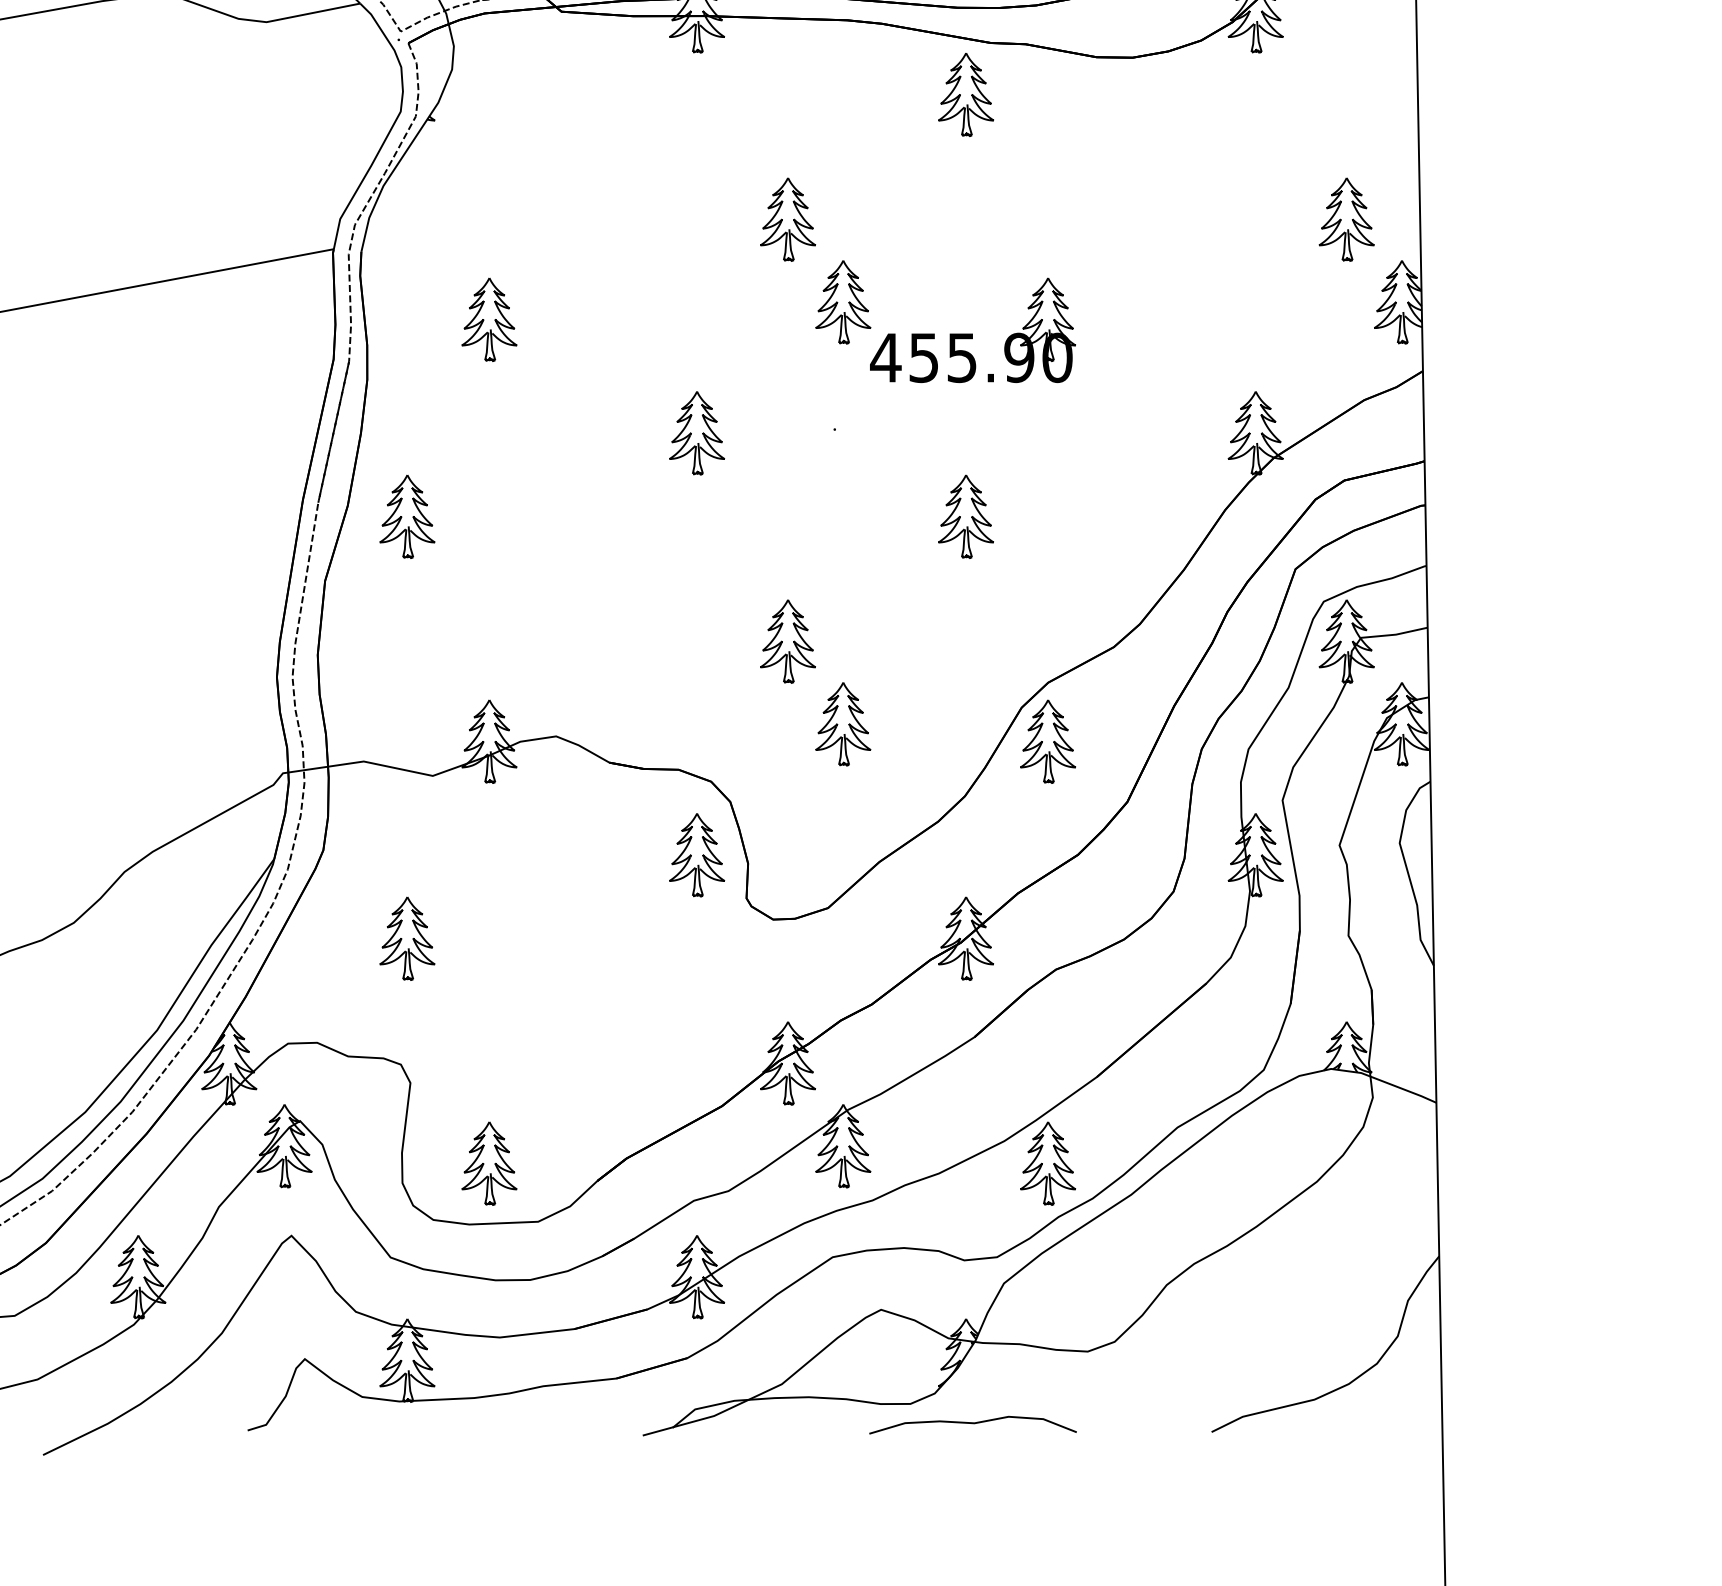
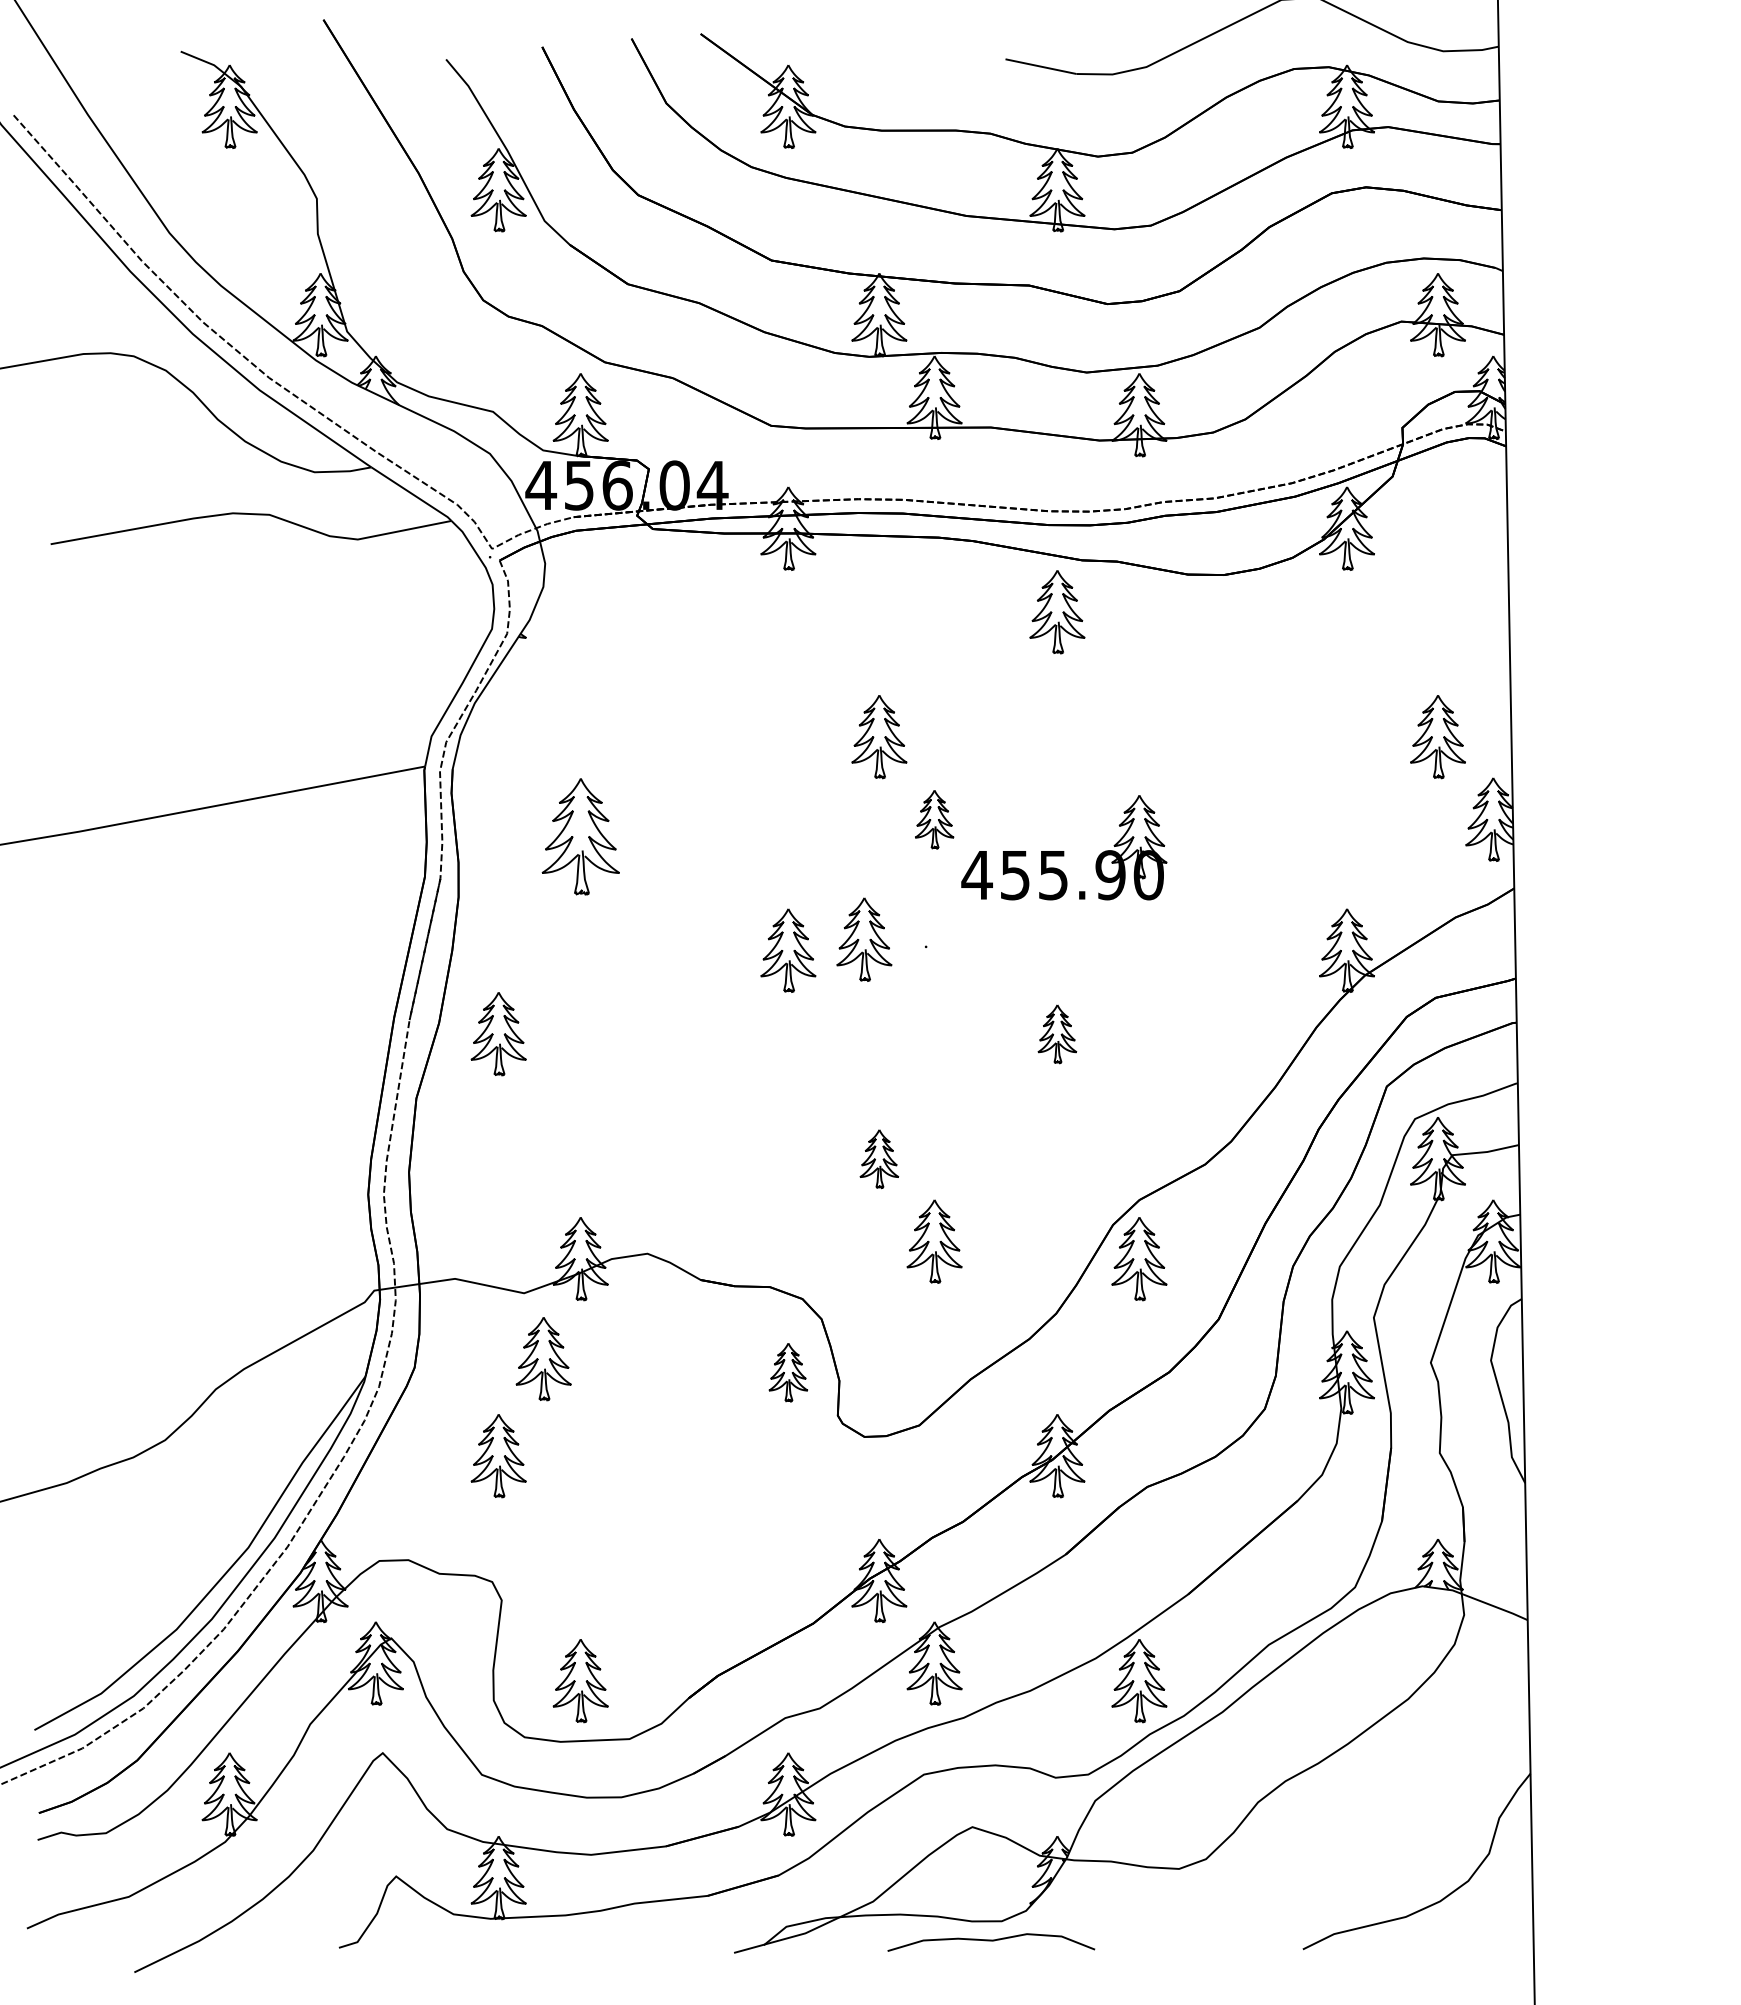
part: (843, 302) -> (934, 819), size x0.7
part: (489, 320) -> (580, 837), size x1.4
part: (773, 422) -> (864, 939), added
part: (966, 517) -> (1057, 1034), size x0.7
part: (788, 642) -> (879, 1159), size x0.7
part: (452, 842) -> (543, 1359), added
part: (697, 855) -> (788, 1372), size x0.7
curve: (973, 1424) -> (991, 1941), moved

